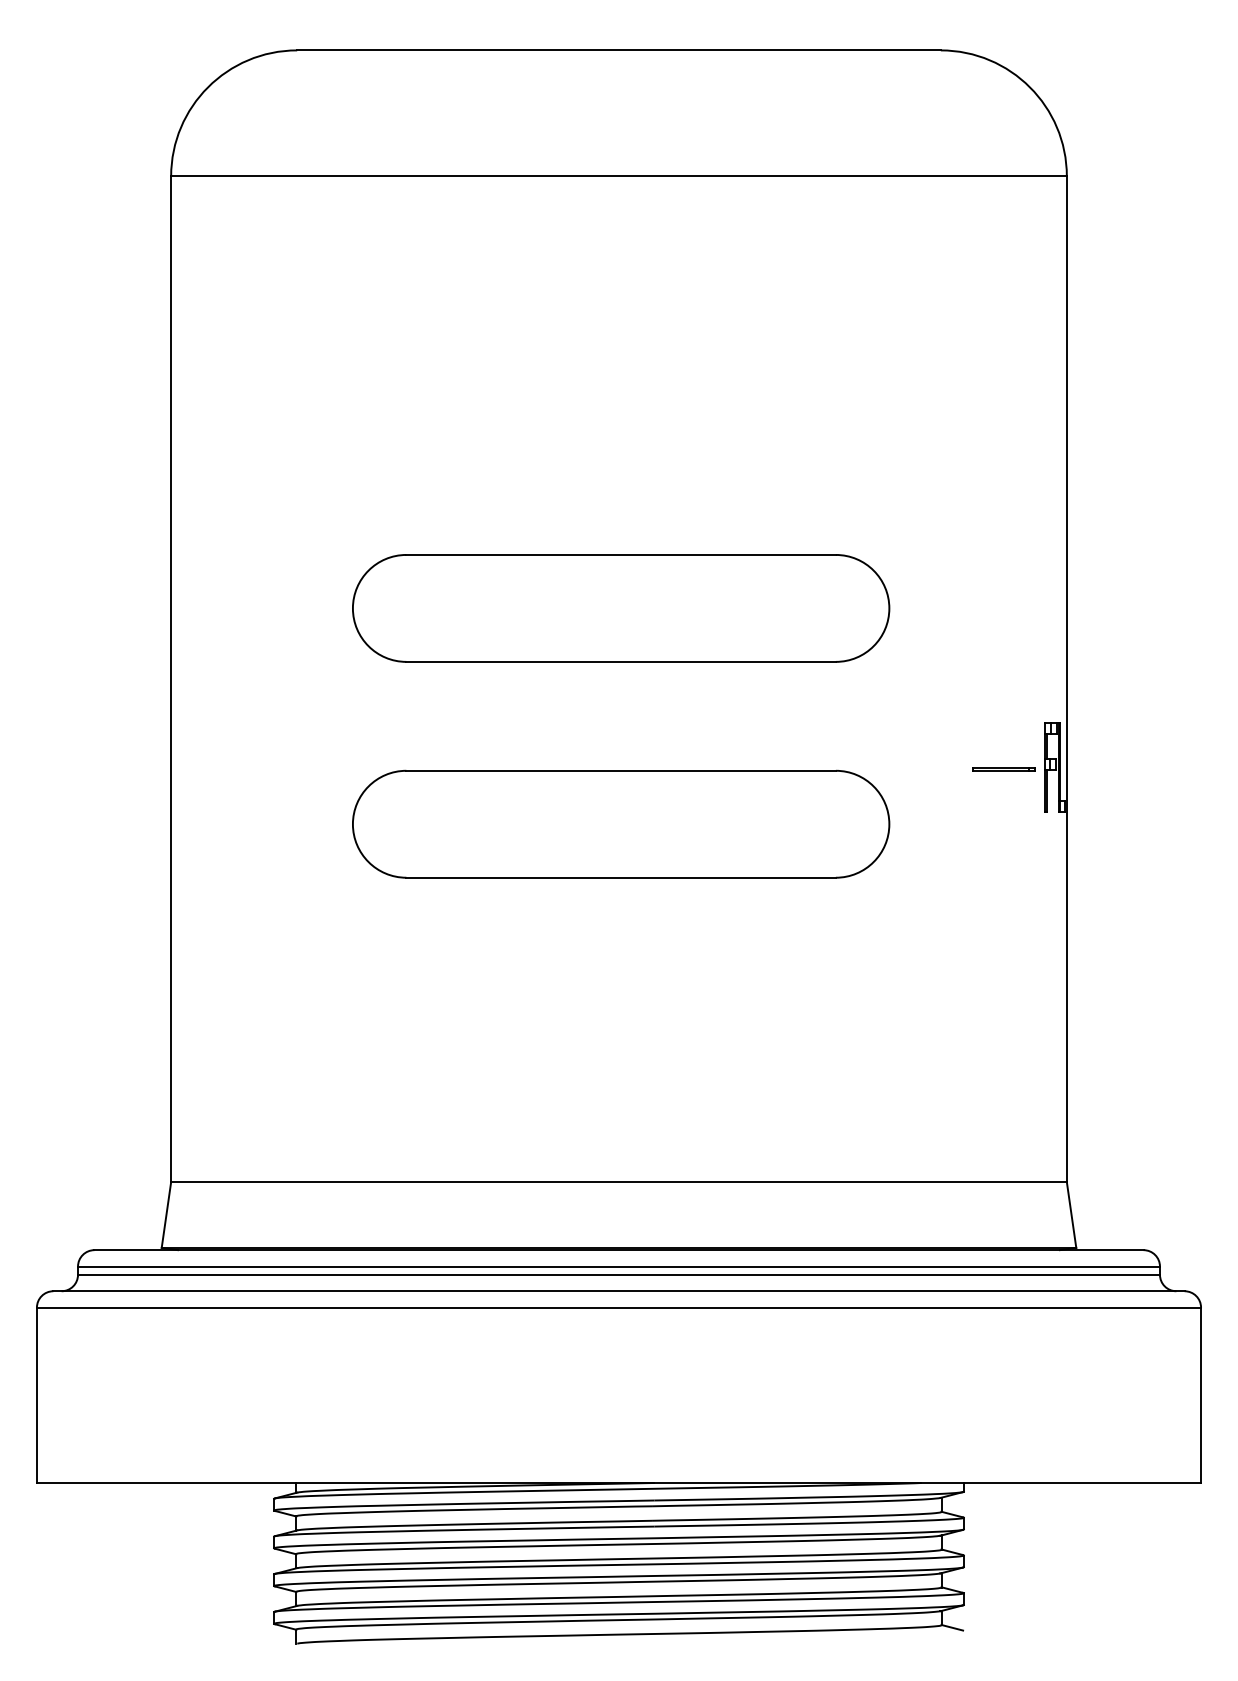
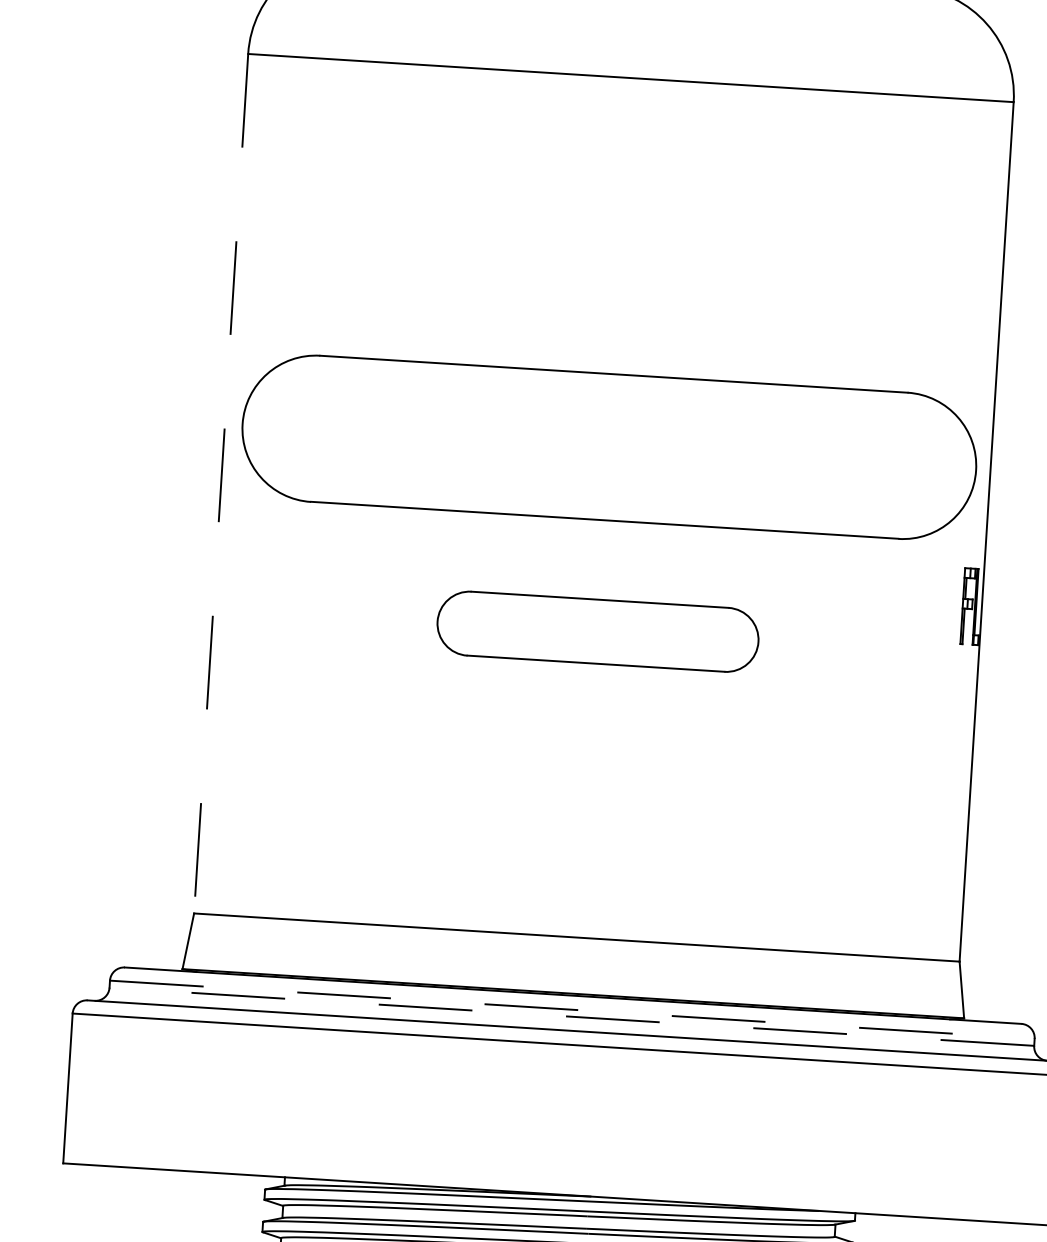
part: (621, 608) -> (609, 447), size x1.6
line: (171, 679) -> (221, 483), solid -> dashed
line: (1003, 768) -> (927, 604), removed
part: (621, 823) -> (598, 631), size x0.7
line: (619, 1266) -> (572, 1009), solid -> dashed
line: (619, 1274) -> (572, 1016), solid -> dashed

